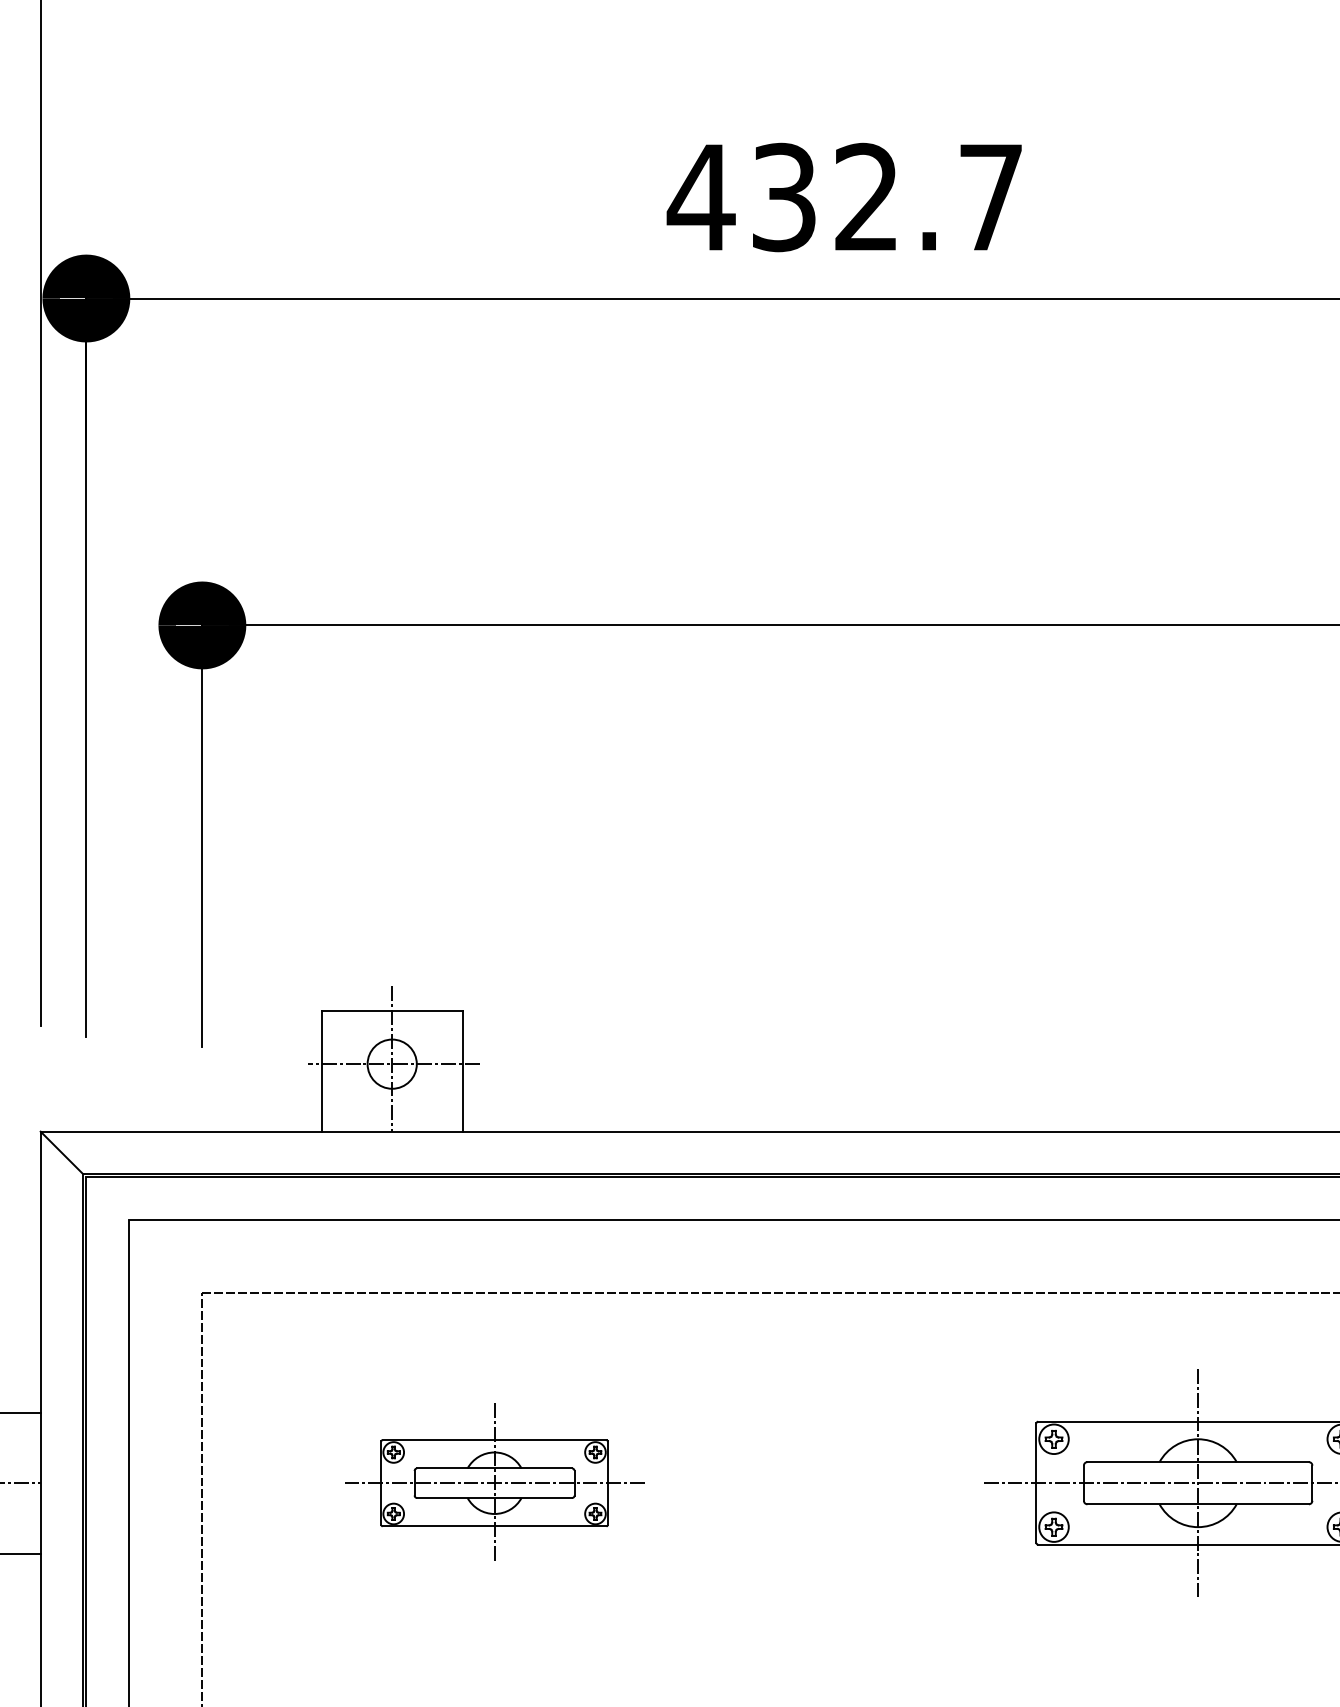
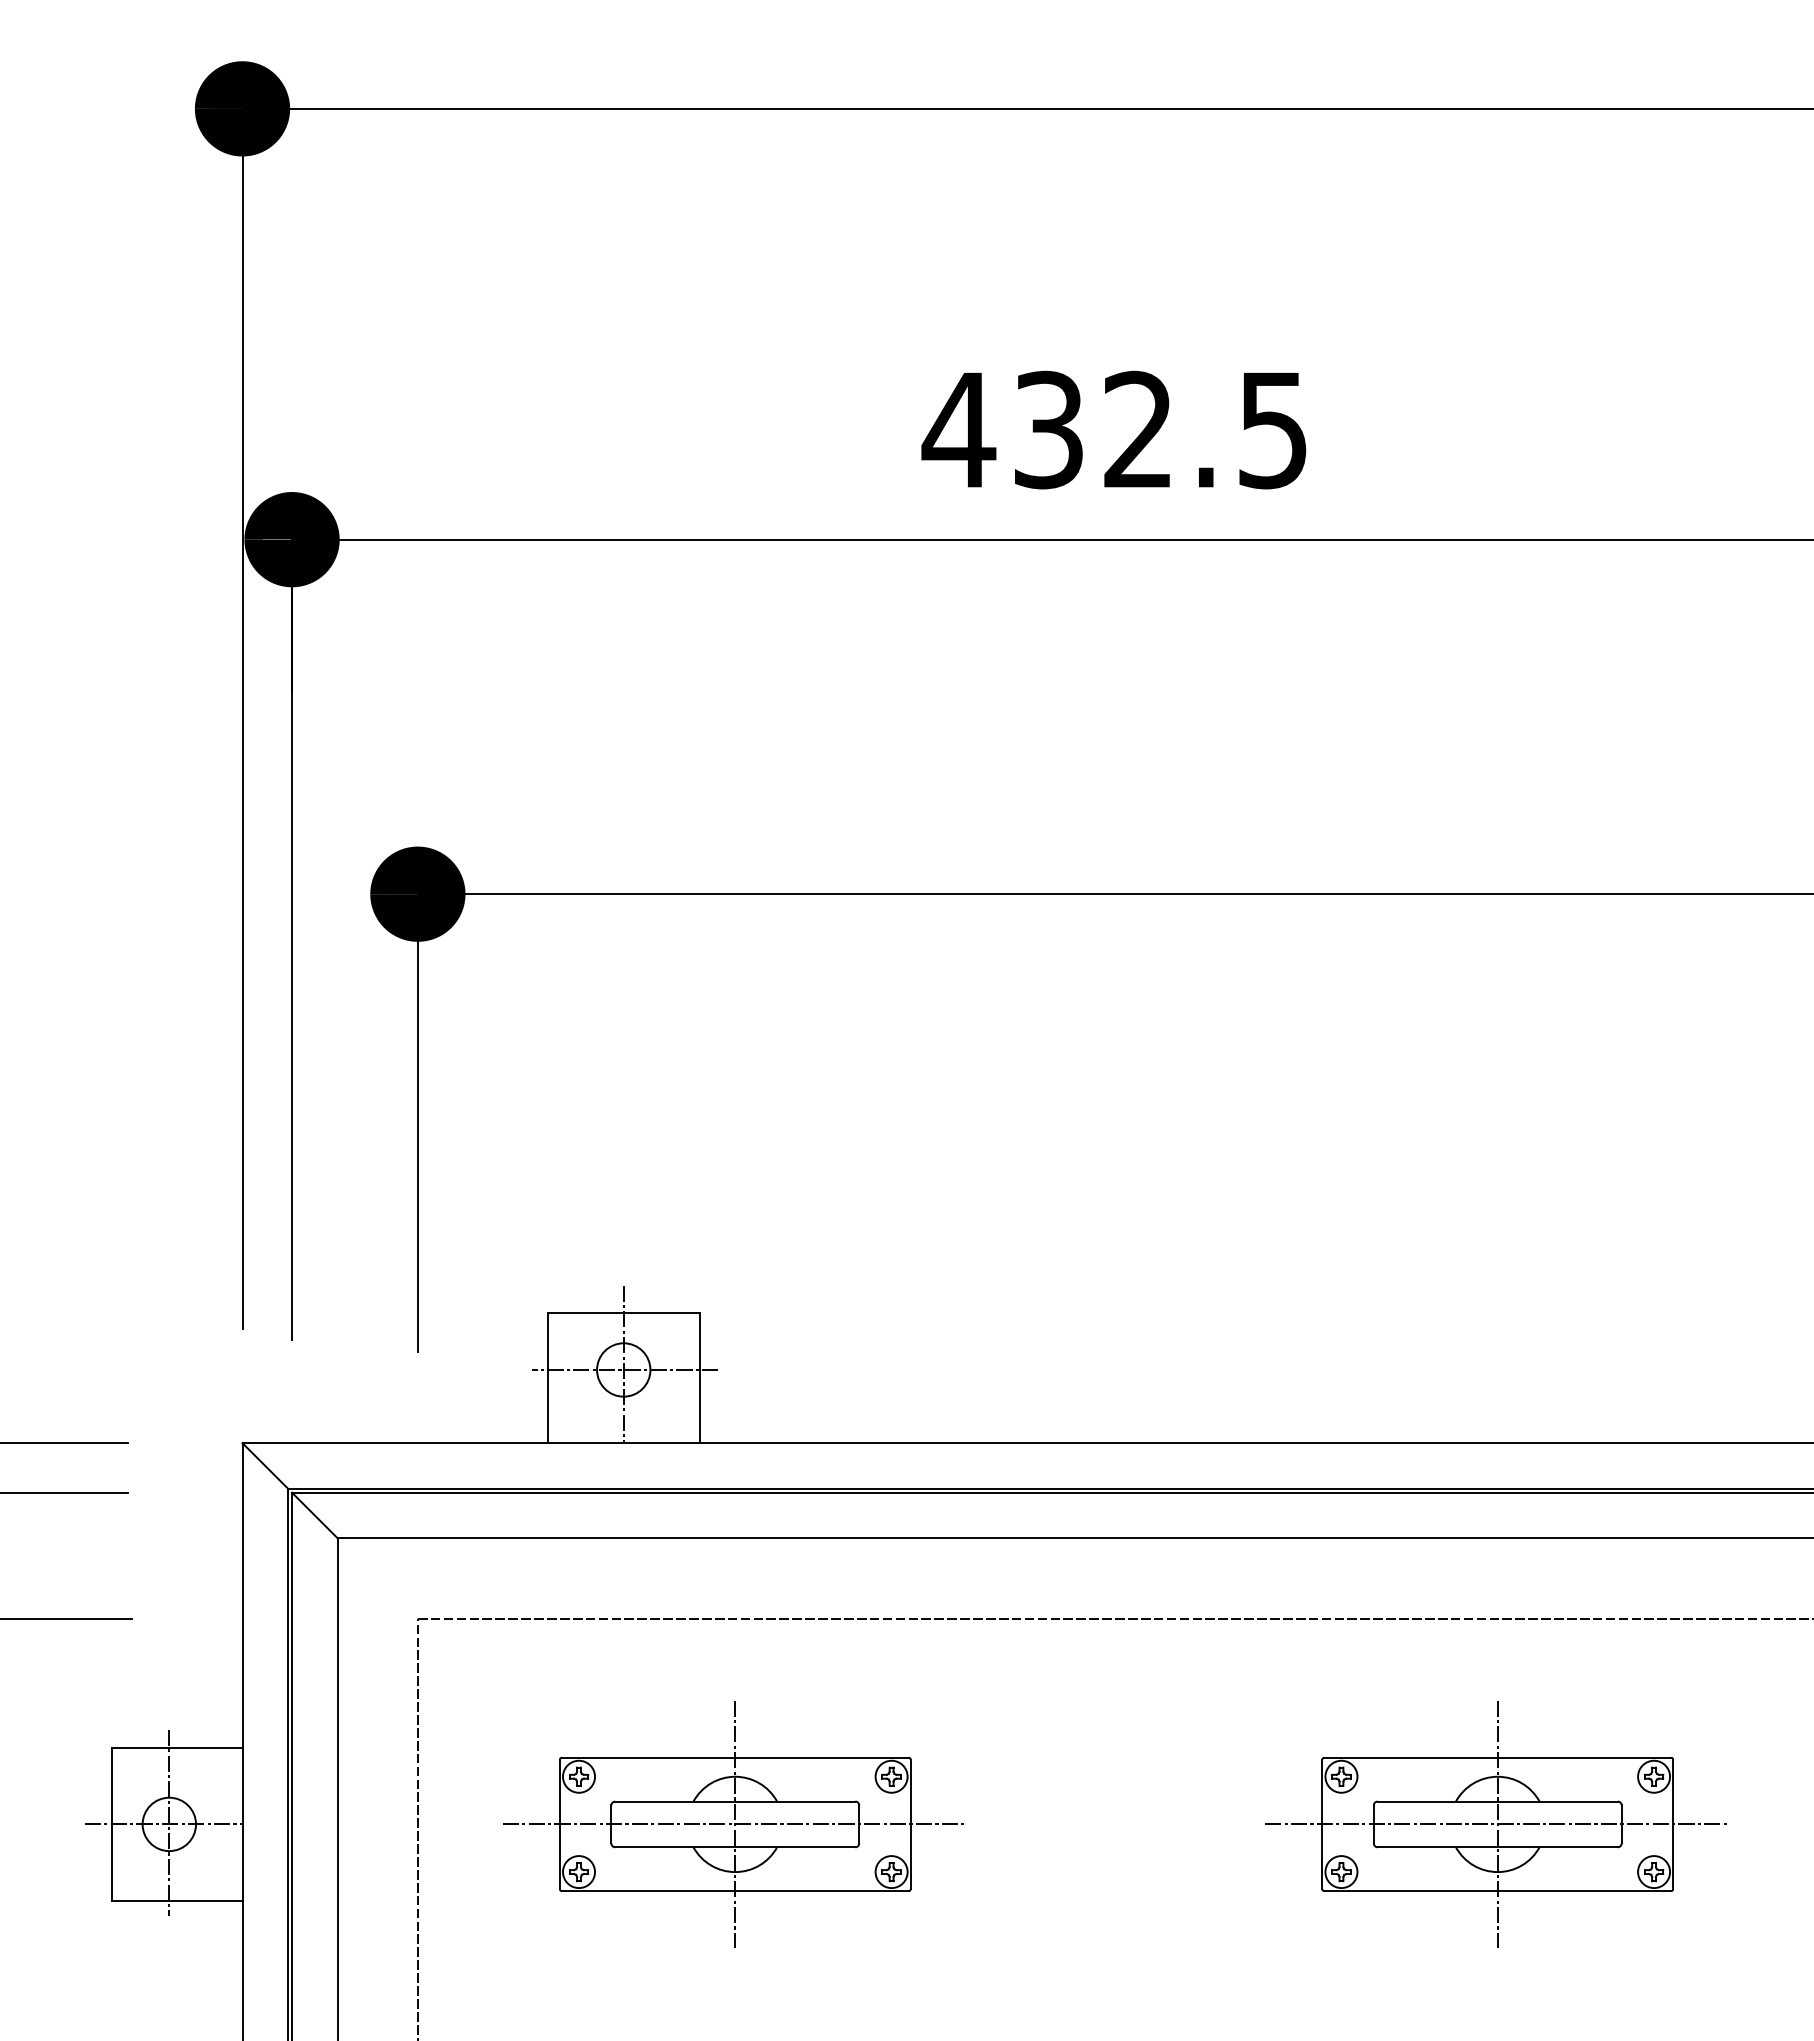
text: (990, 197) -> (1272, 430), 432.7 -> 432.5
line: (107, 1198) -> (314, 1515), added
part: (493, 1483) -> (733, 1824), size x1.43

